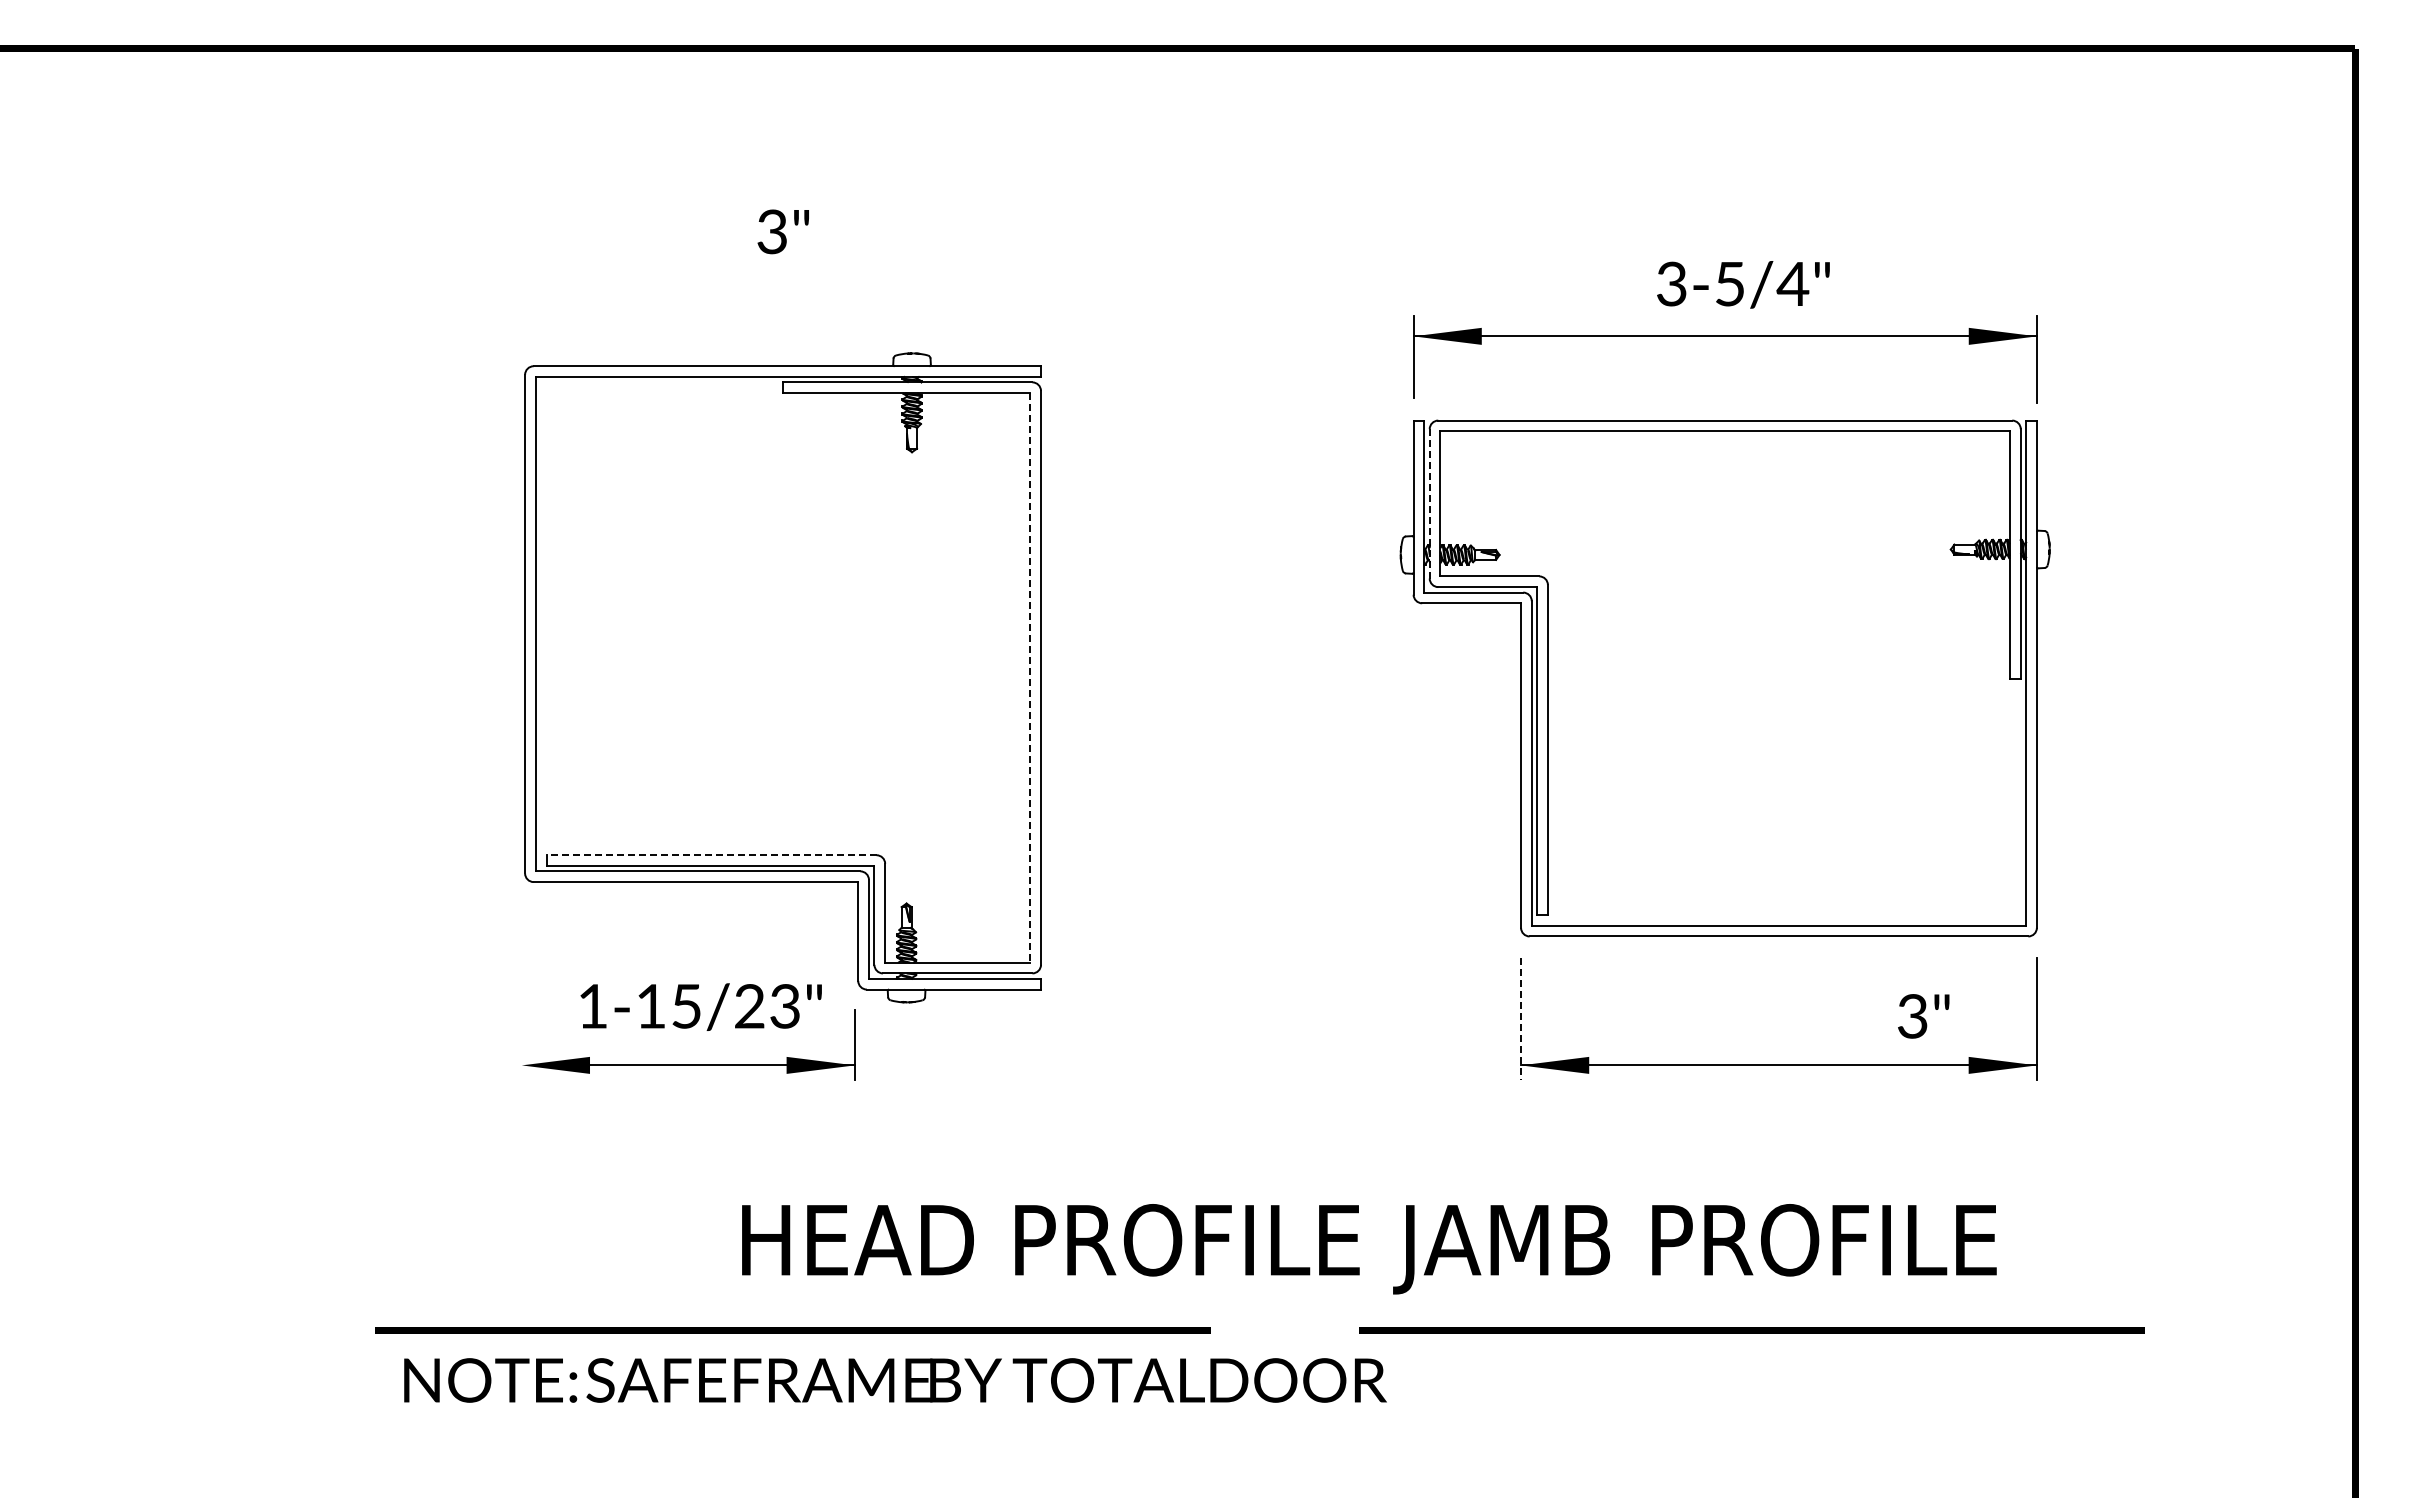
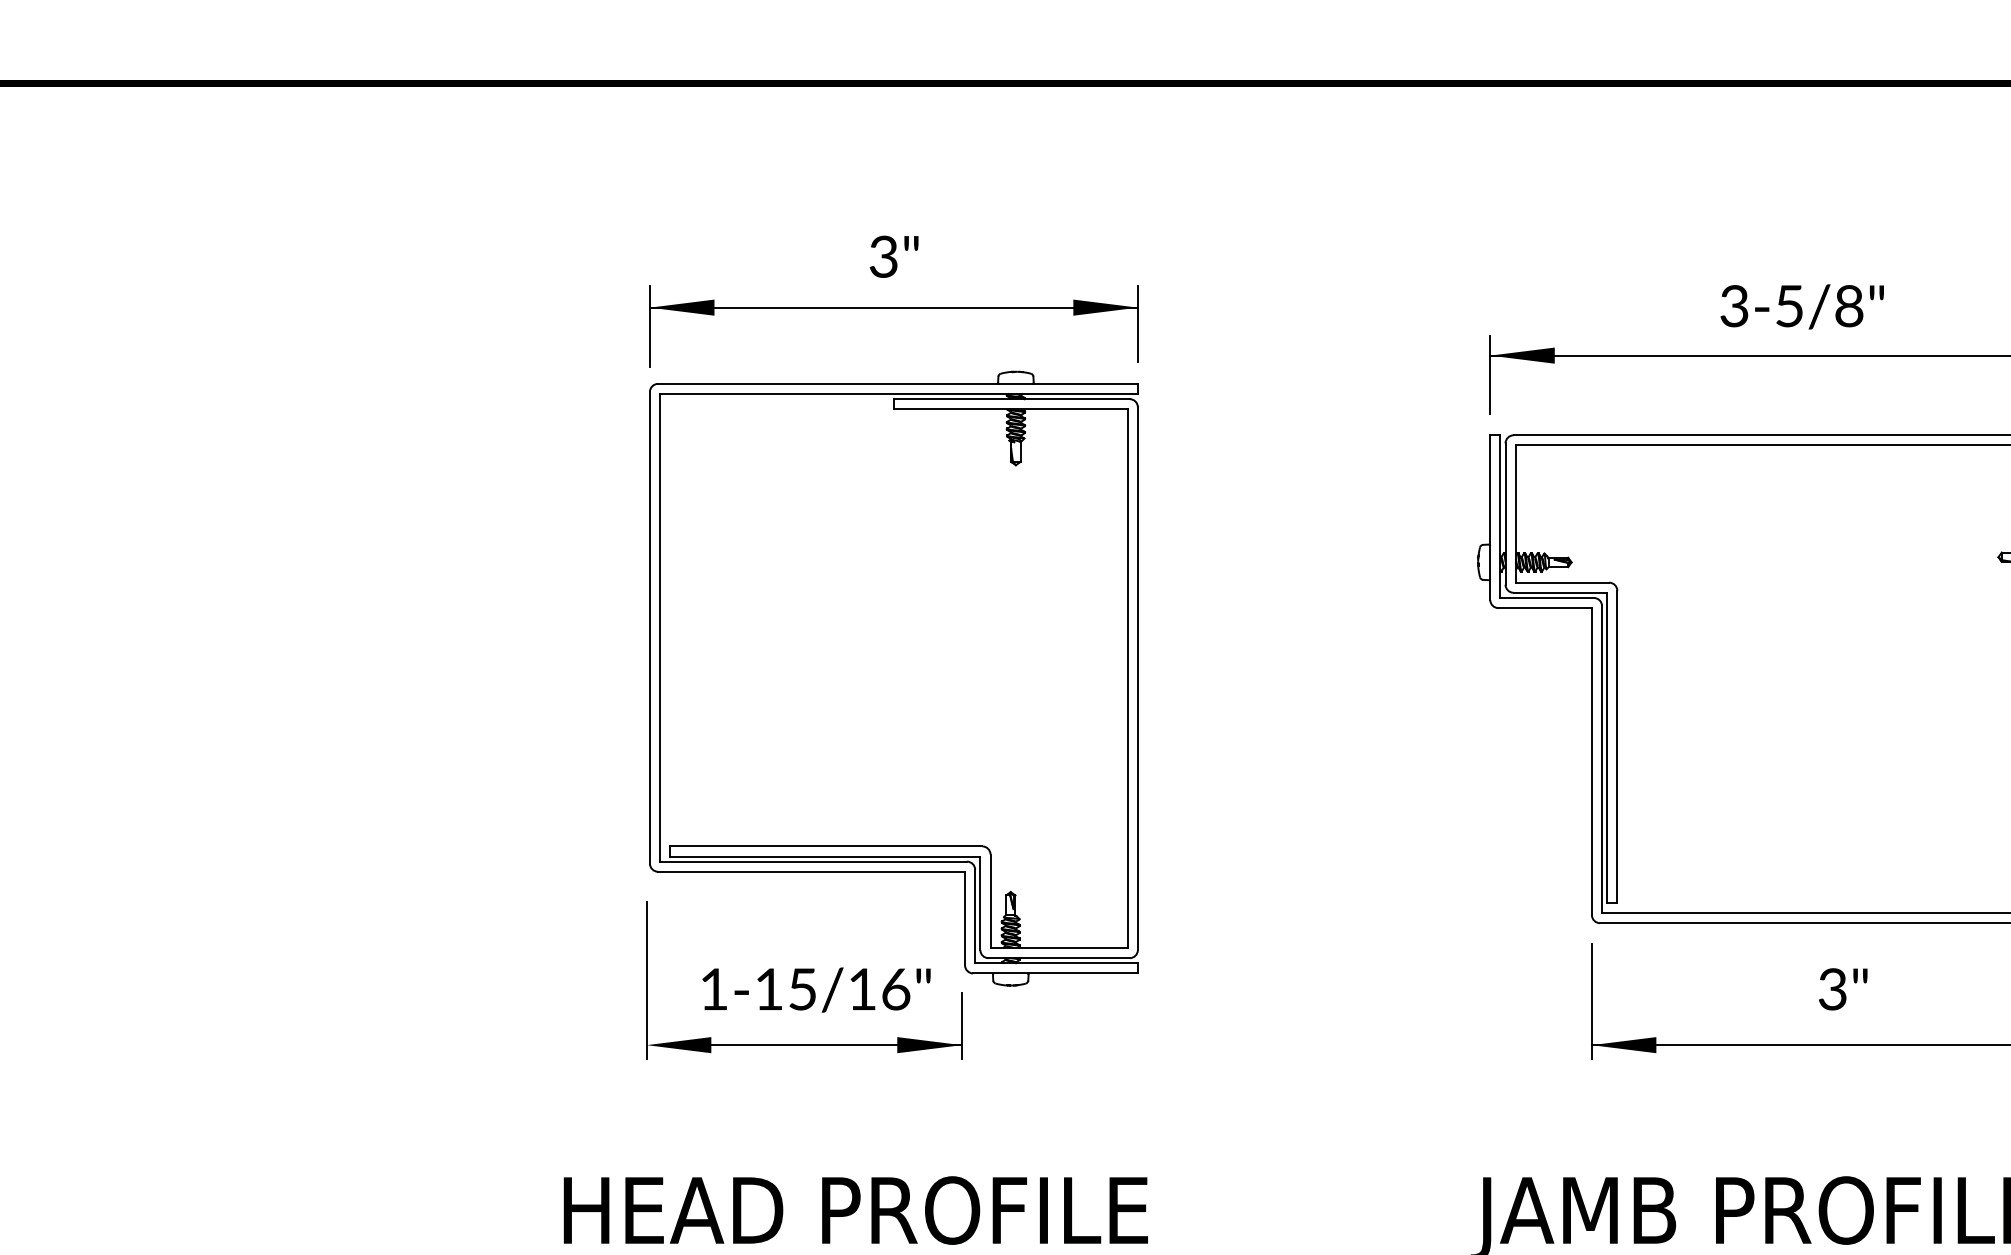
text: (1792, 283) -> (1848, 305), 3-5/4" -> 3-5/8"
part: (782, 286) -> (893, 308), added
line: (1429, 503) -> (1505, 513), dashed -> solid
line: (1030, 677) -> (1127, 678), dashed -> solid
line: (711, 855) -> (826, 846), dashed -> solid
line: (521, 996) -> (646, 979), added
text: (767, 1006) -> (879, 989), 1-15/23" -> 1-15/16"
text: (1923, 1016) -> (1842, 989), moved
line: (1521, 1019) -> (1592, 1001), dashed -> solid
text: (1050, 1240) -> (855, 1210), moved

